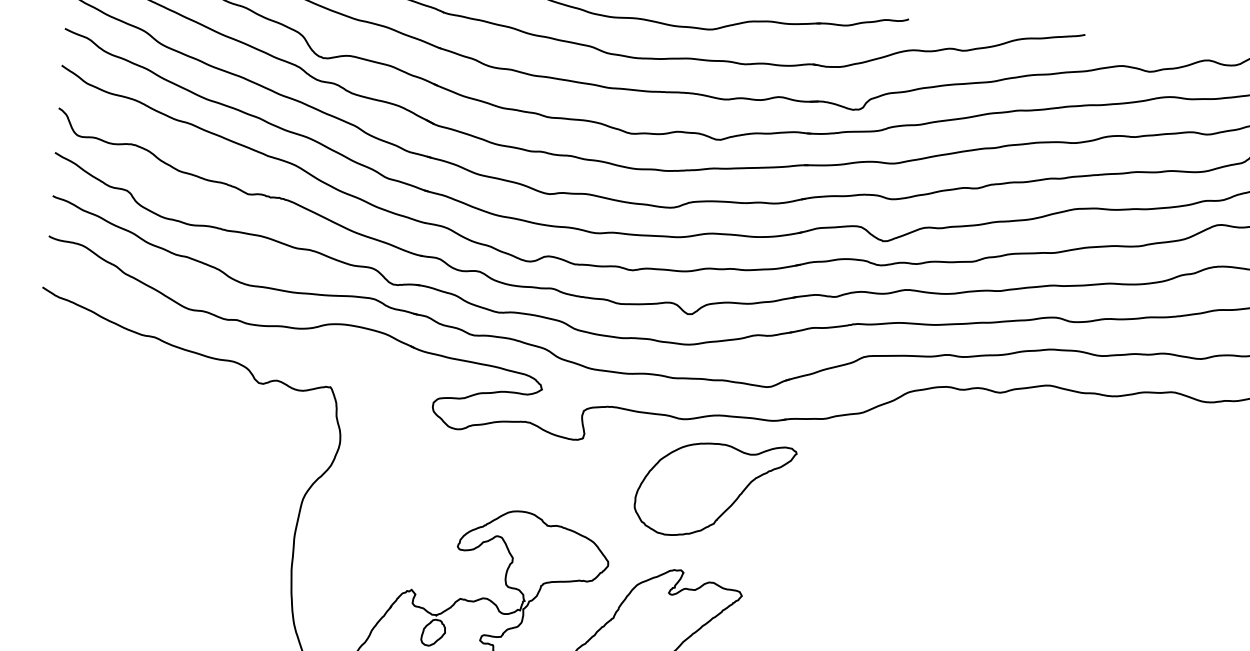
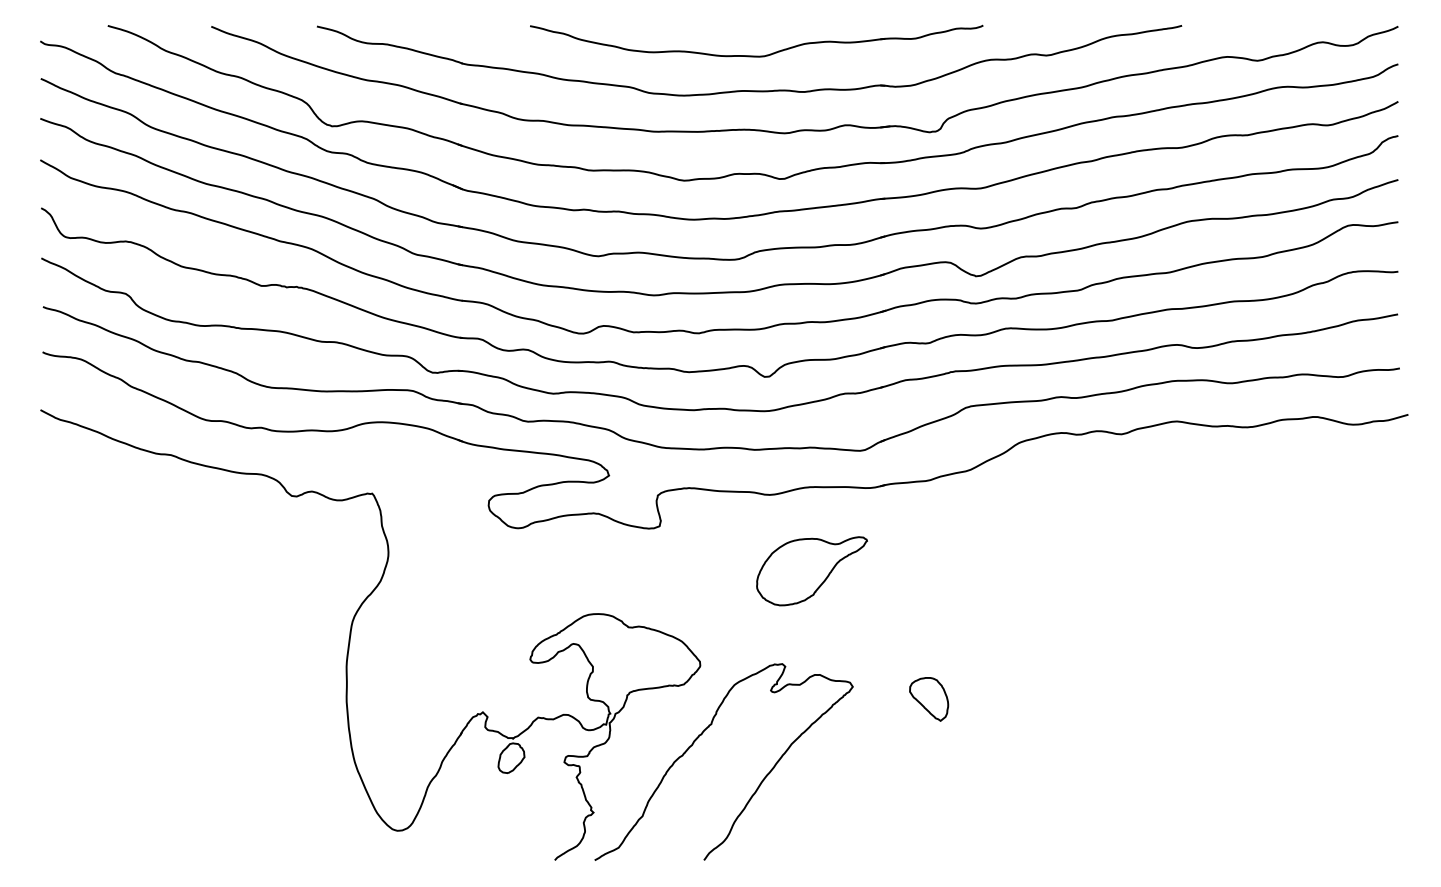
part: (714, 490) -> (811, 571), size x0.62
part: (808, 613) -> (929, 699), added

